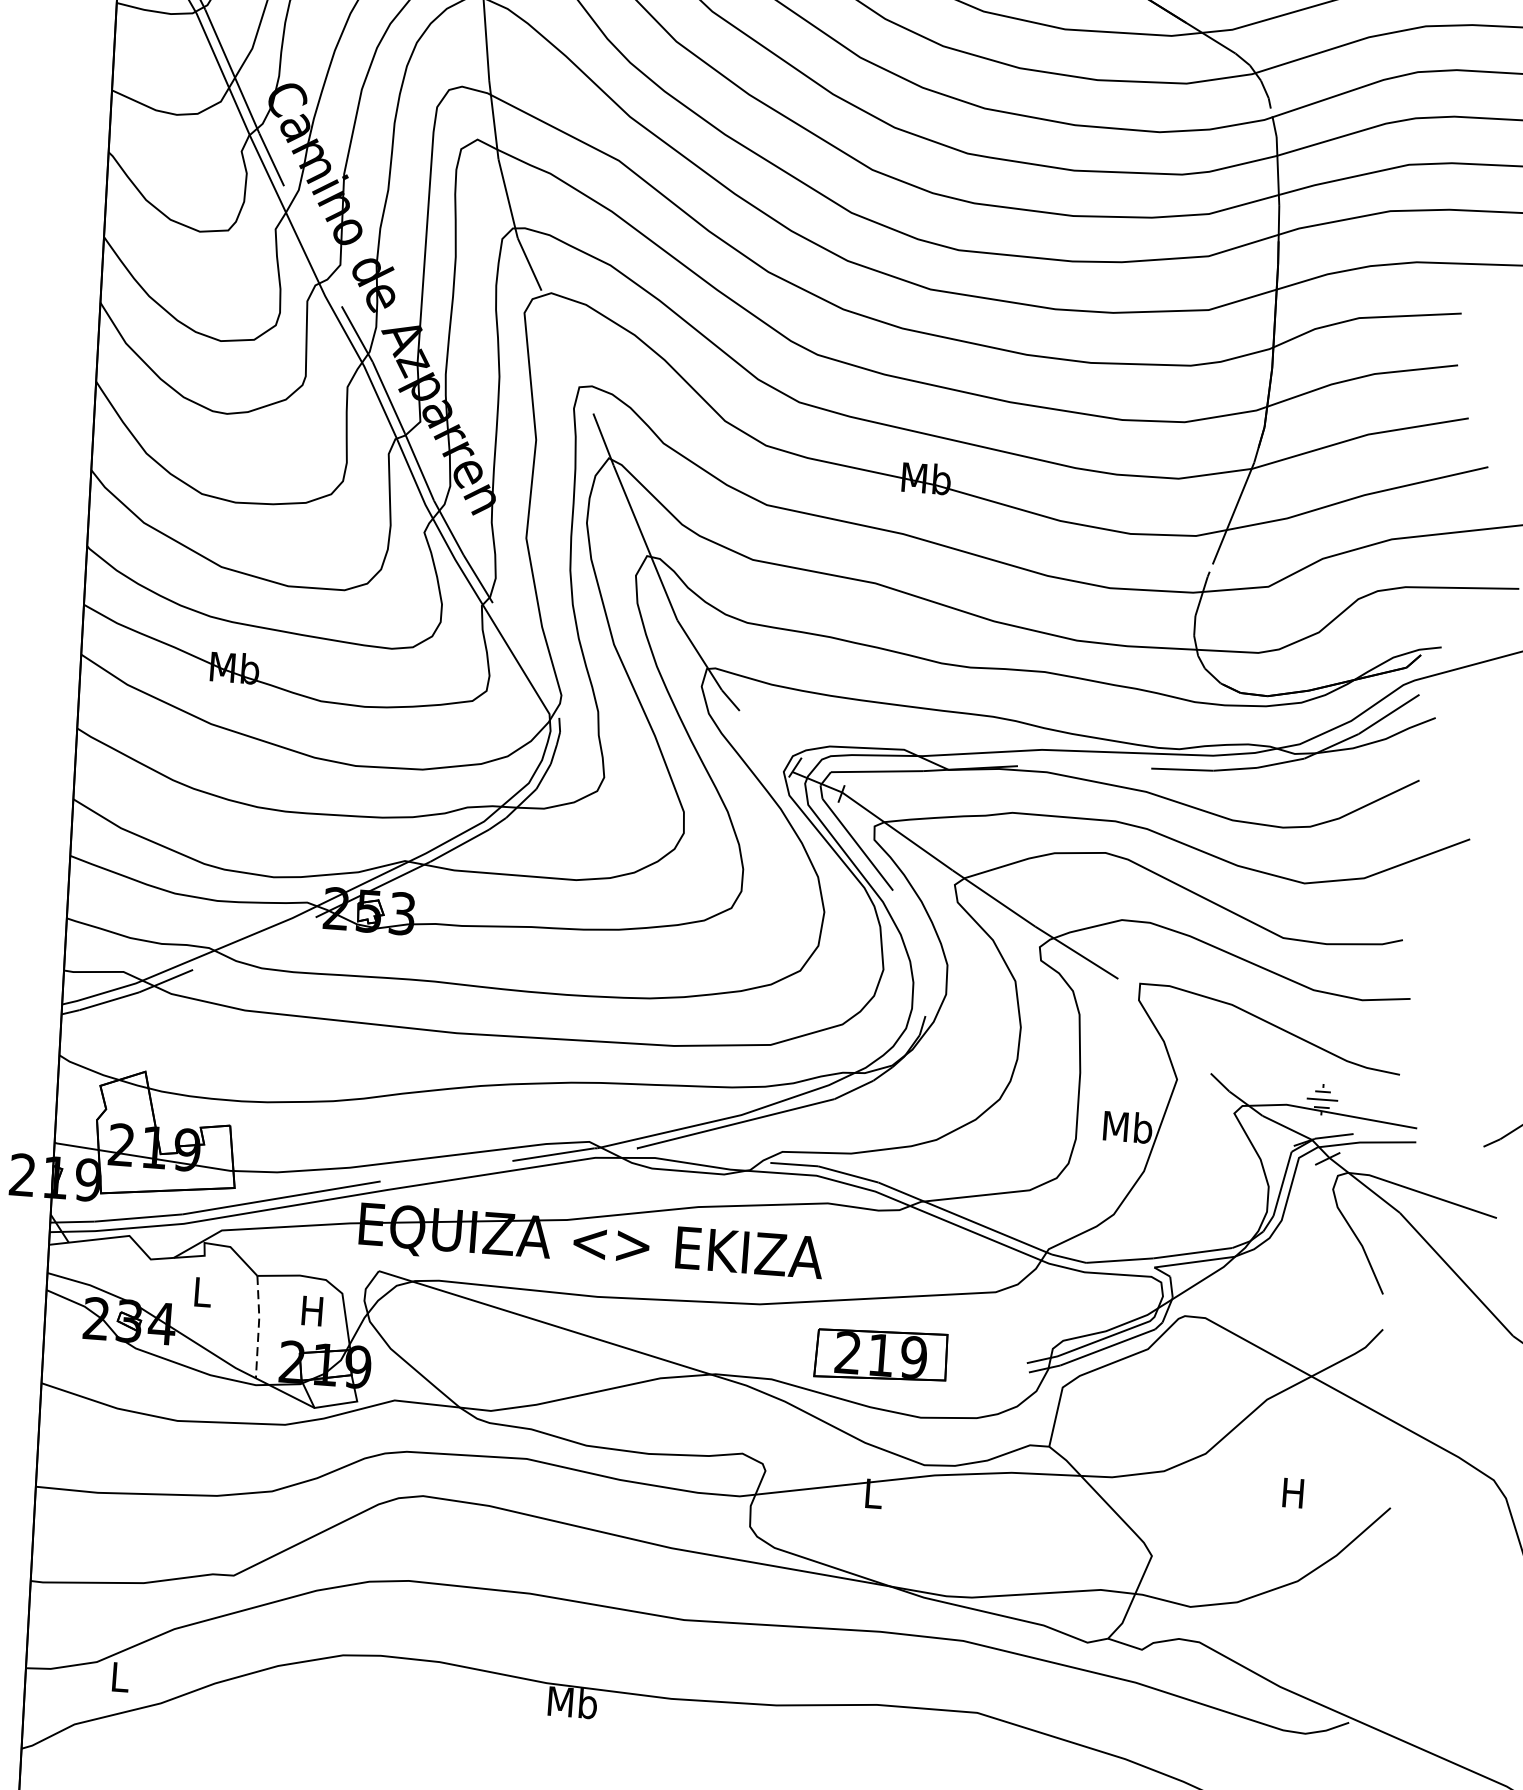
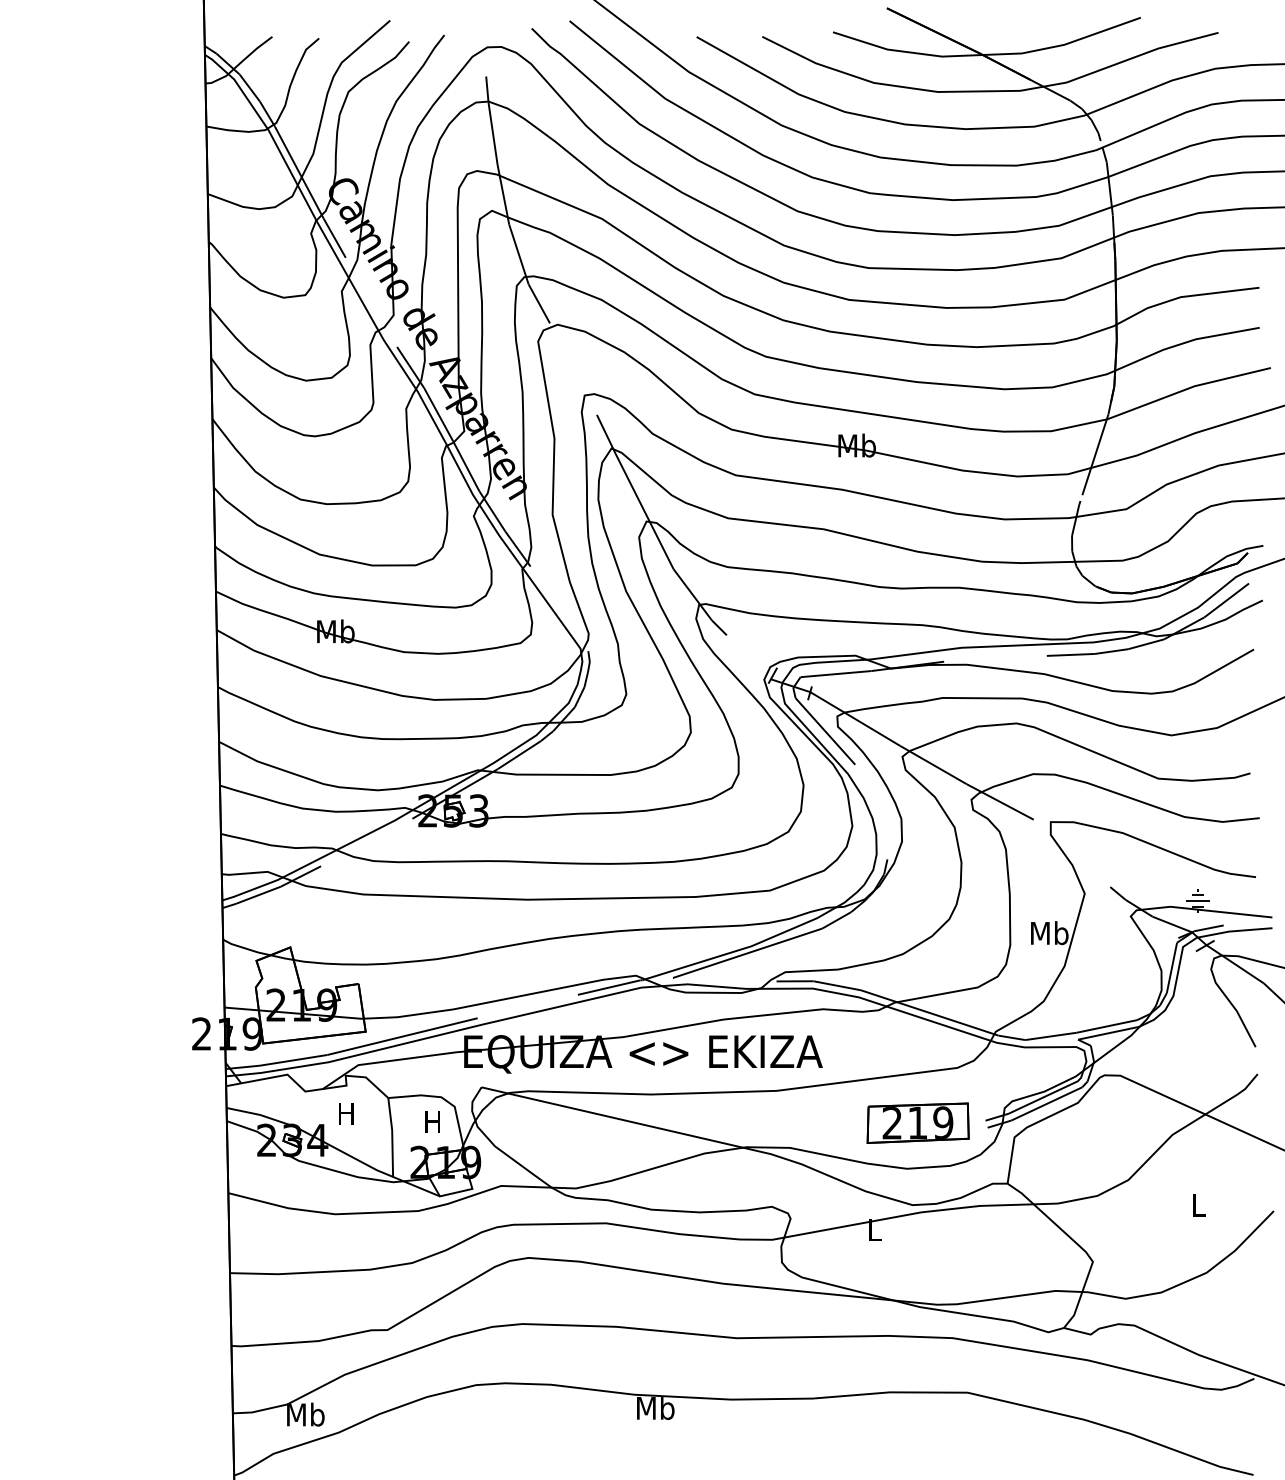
text: (201, 1291) -> (346, 1113), L -> H
line: (259, 1325) -> (392, 1136), dashed -> solid
part: (880, 1354) -> (917, 1122), moved
text: (1292, 1493) -> (1197, 1205), H -> L
text: (119, 1676) -> (305, 1414), L -> Mb

